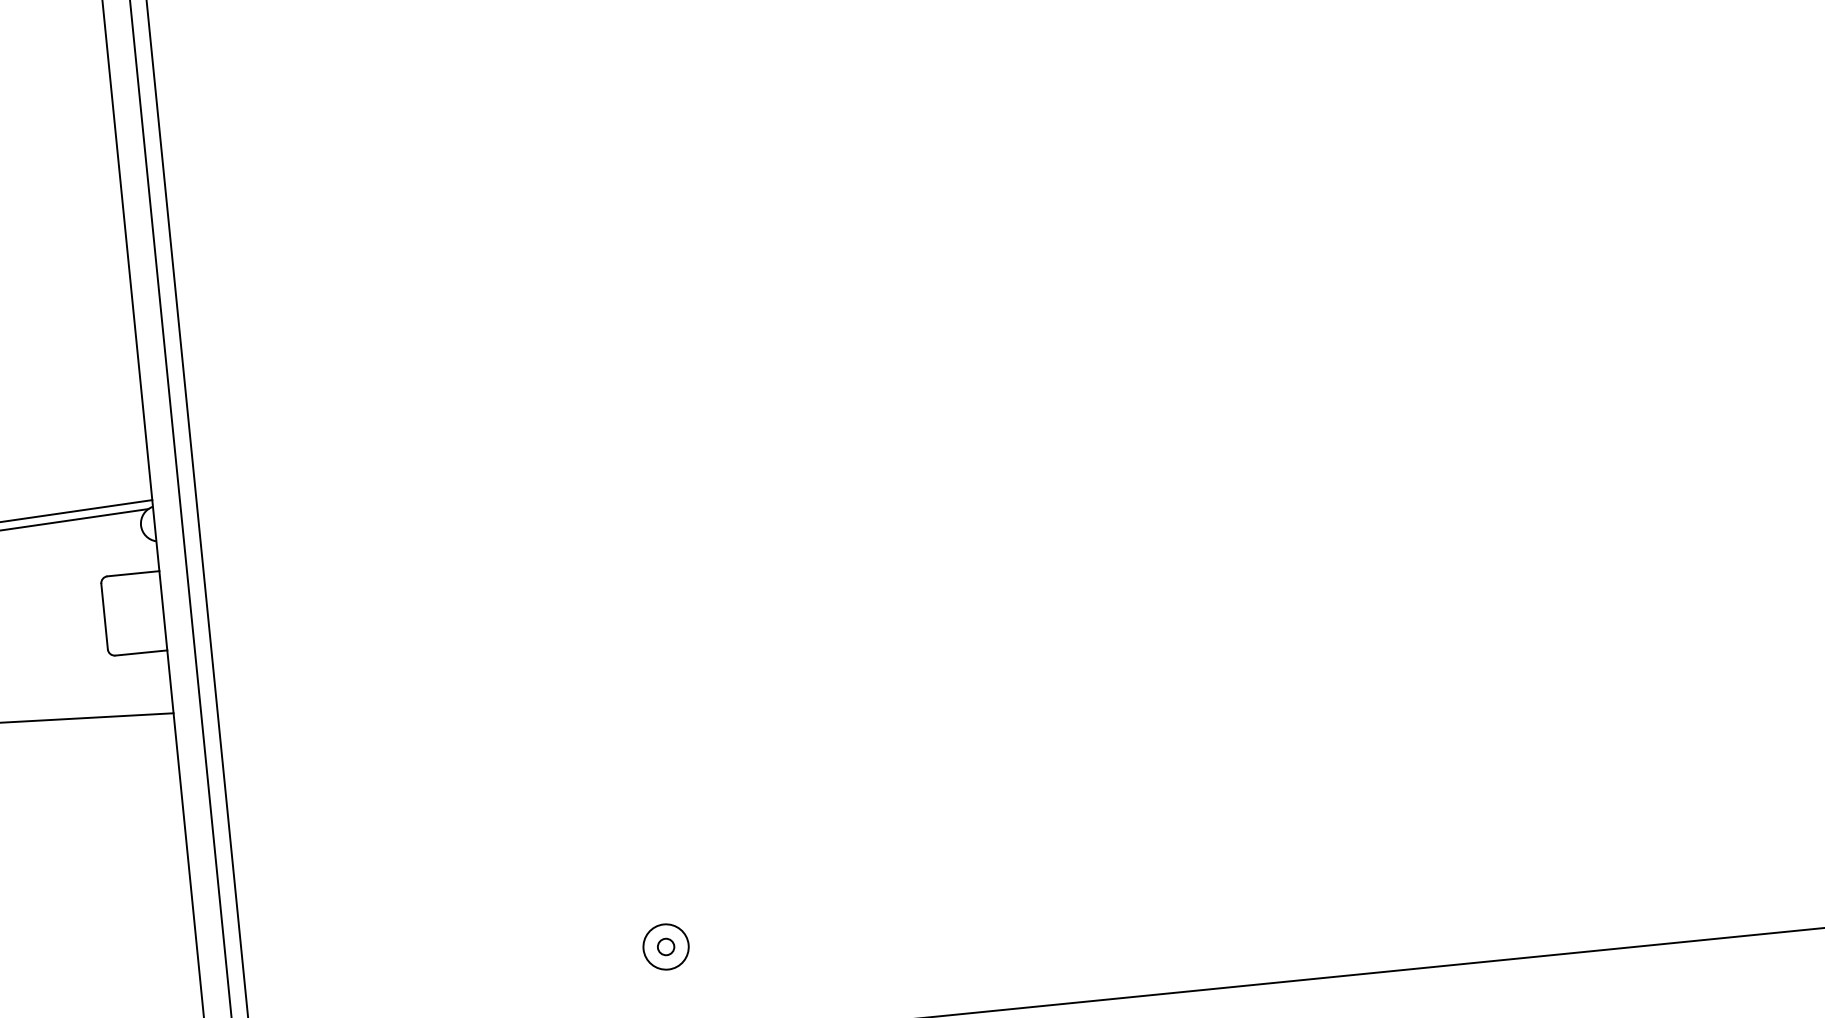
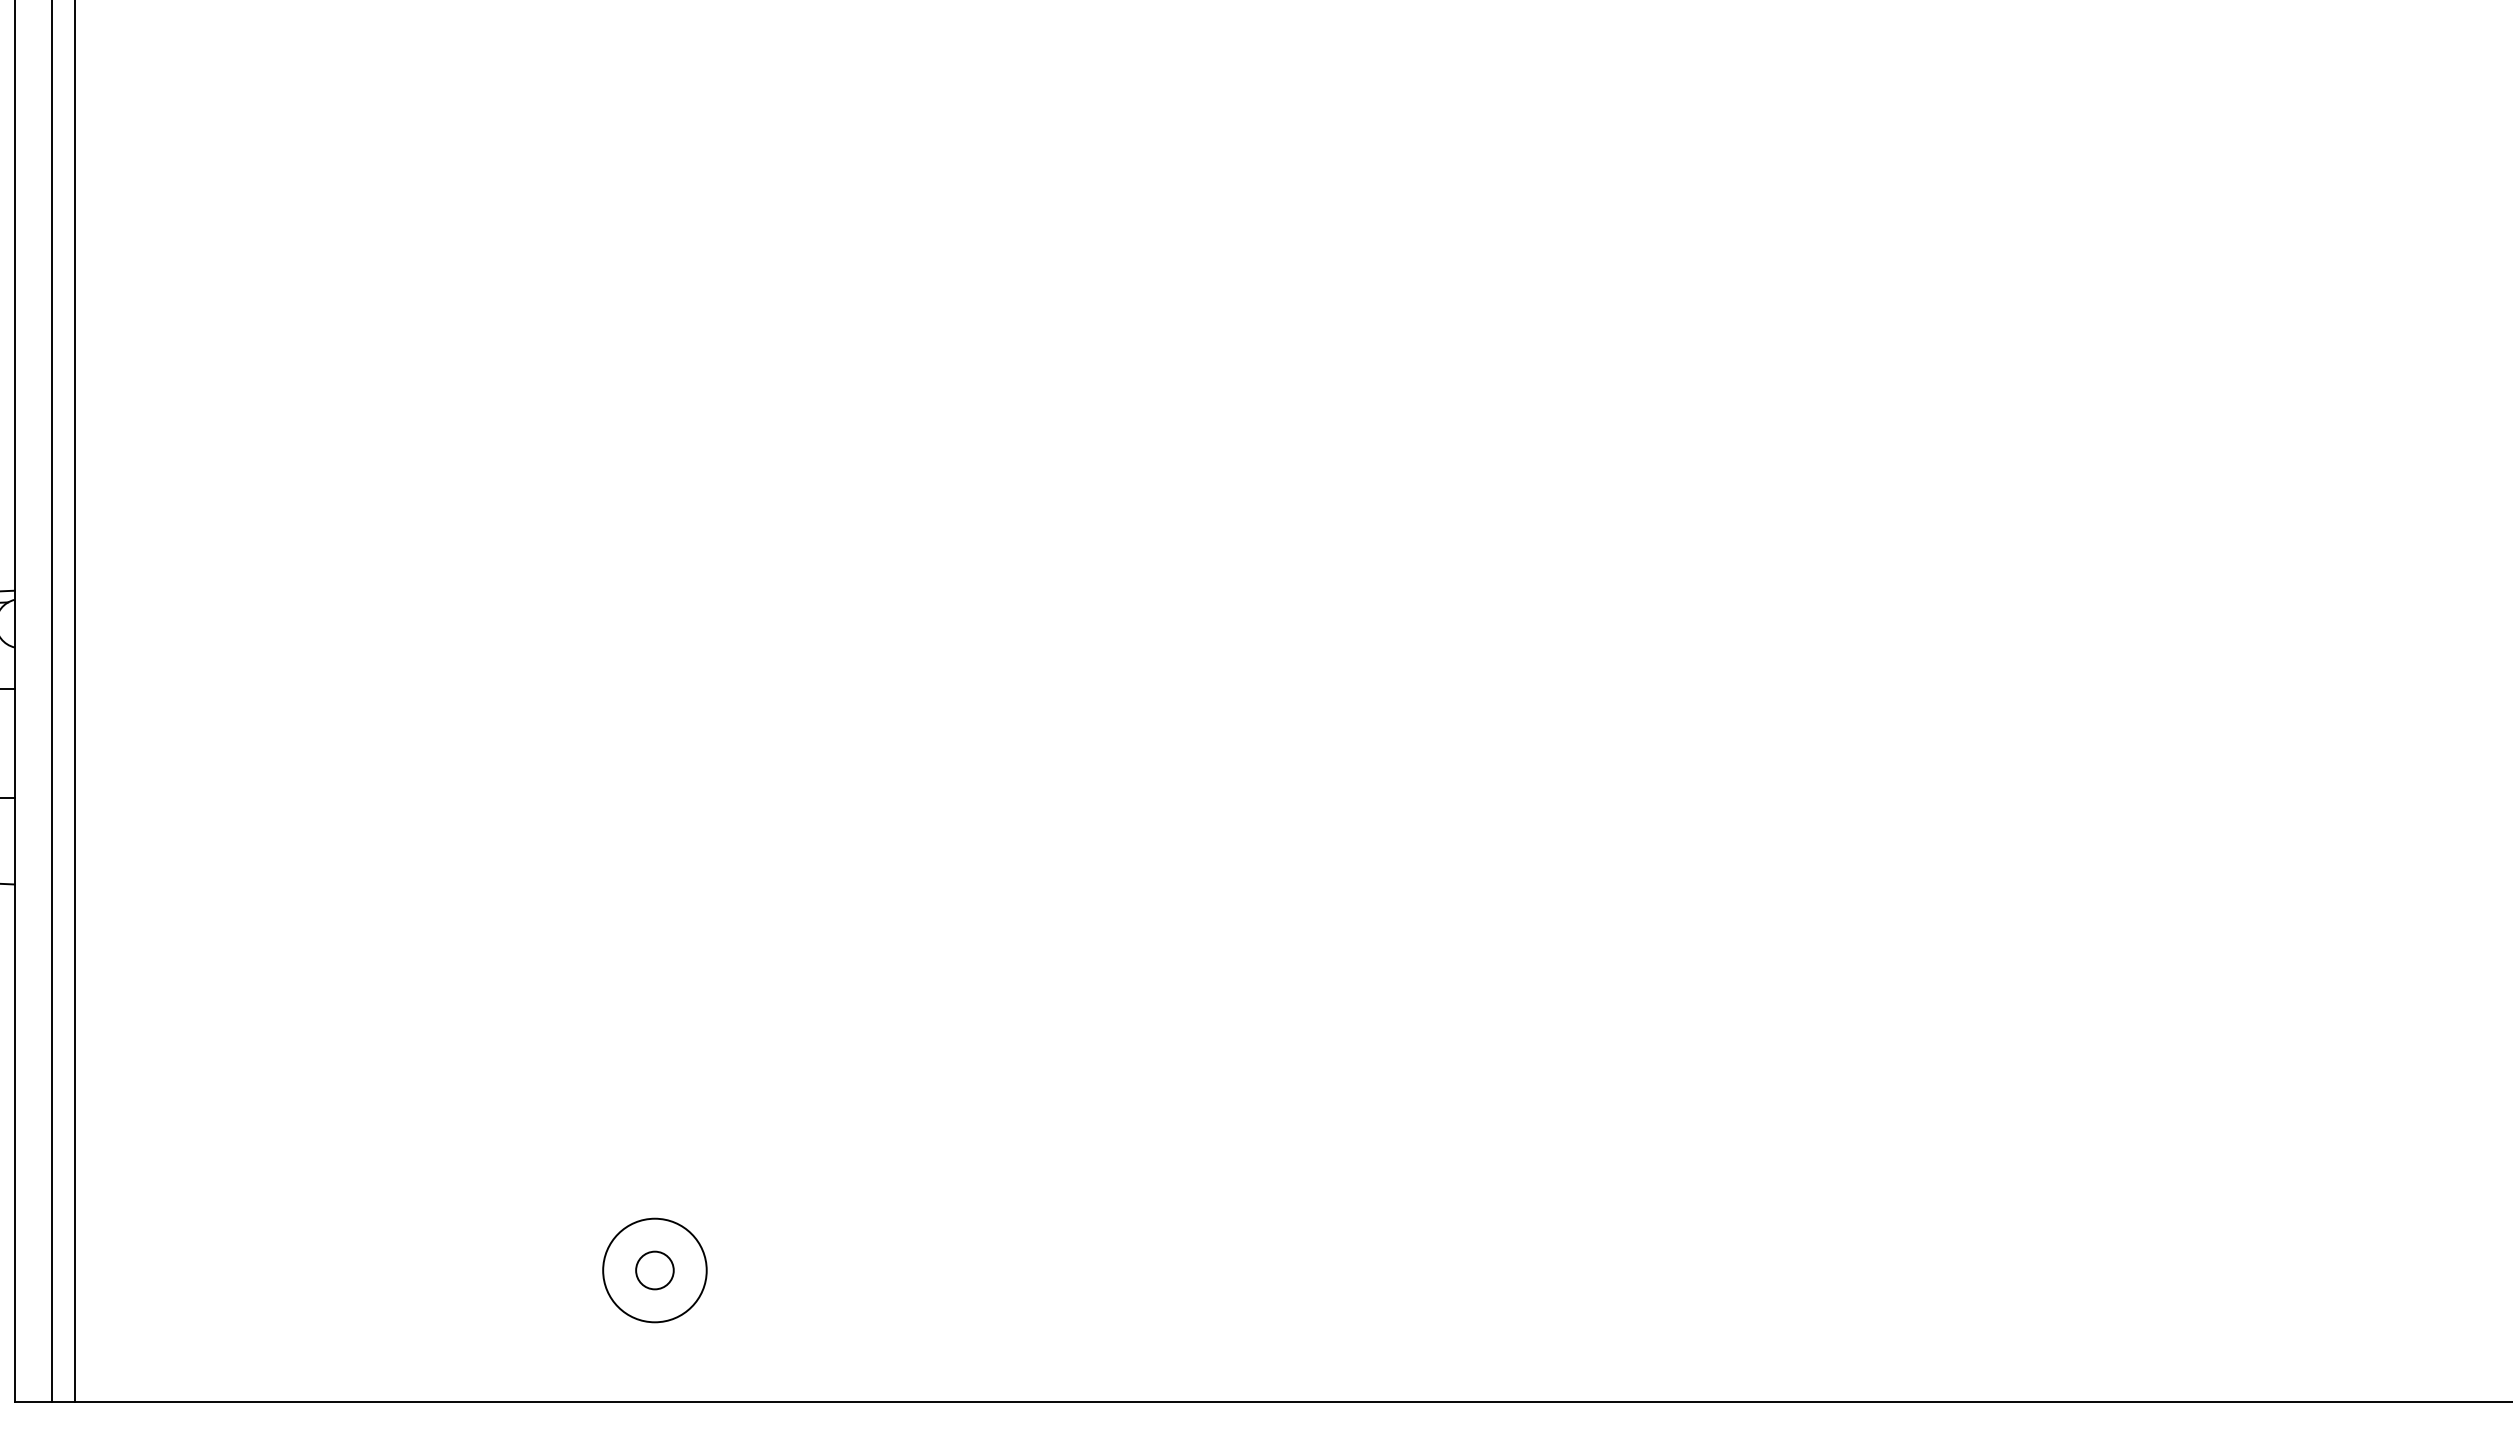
circle: (665, 947) -> (654, 1270), size x1.67
circle: (665, 947) -> (654, 1270), size x1.67

